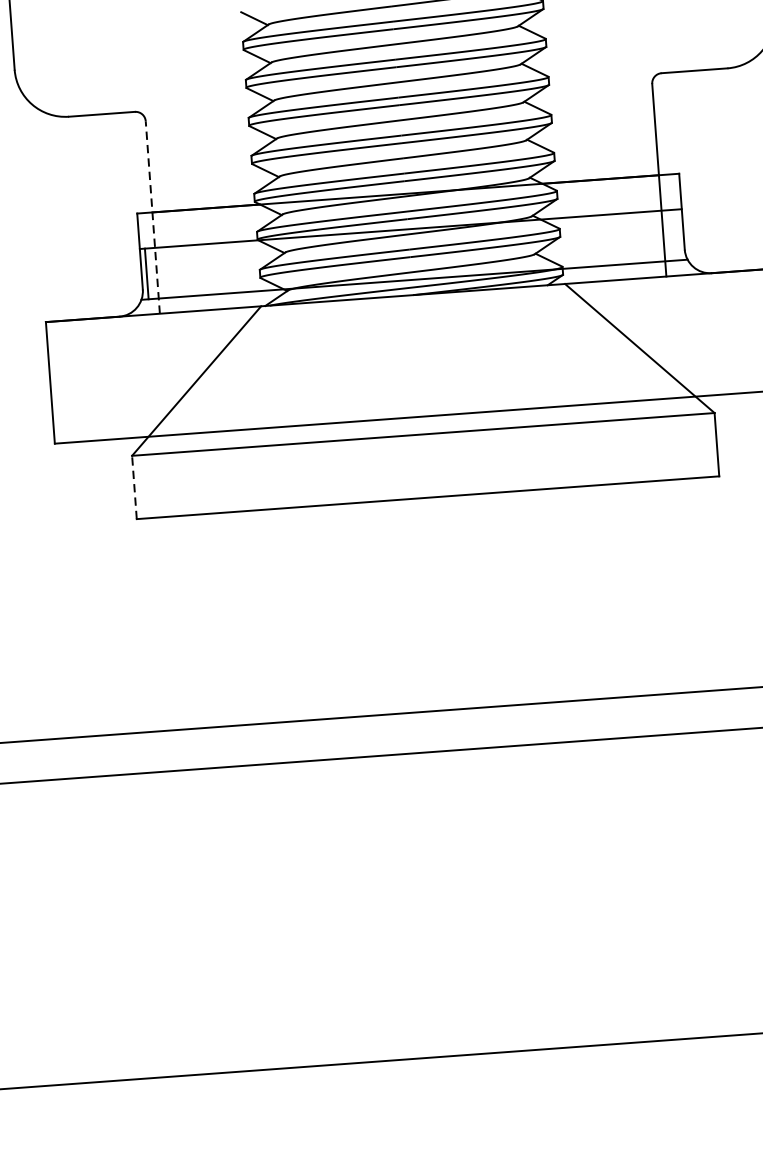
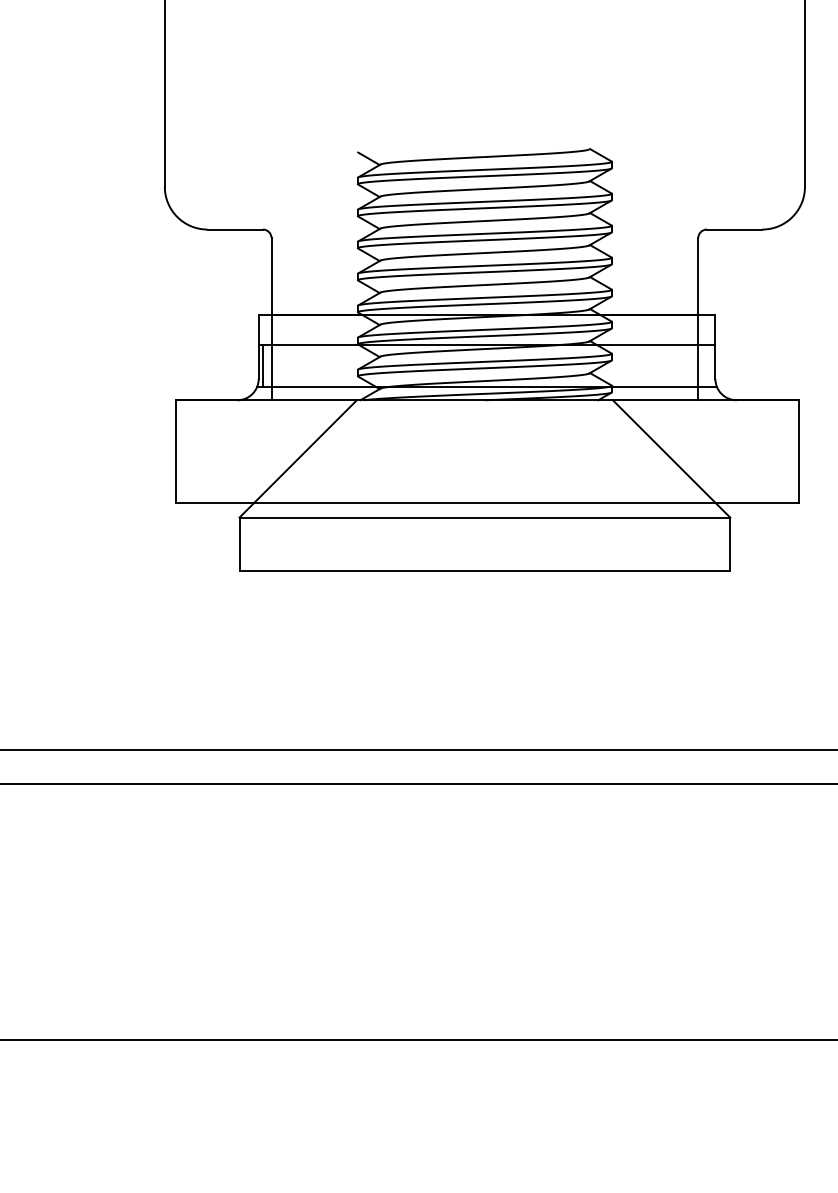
line: (152, 216) -> (271, 318), dashed -> solid
line: (134, 487) -> (239, 544), dashed -> solid

